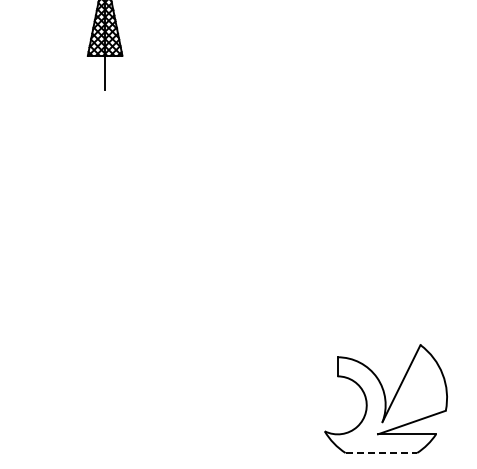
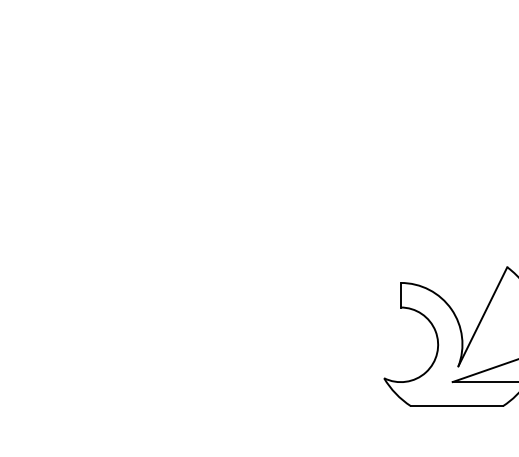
line: (381, 453) -> (457, 406), dashed -> solid

